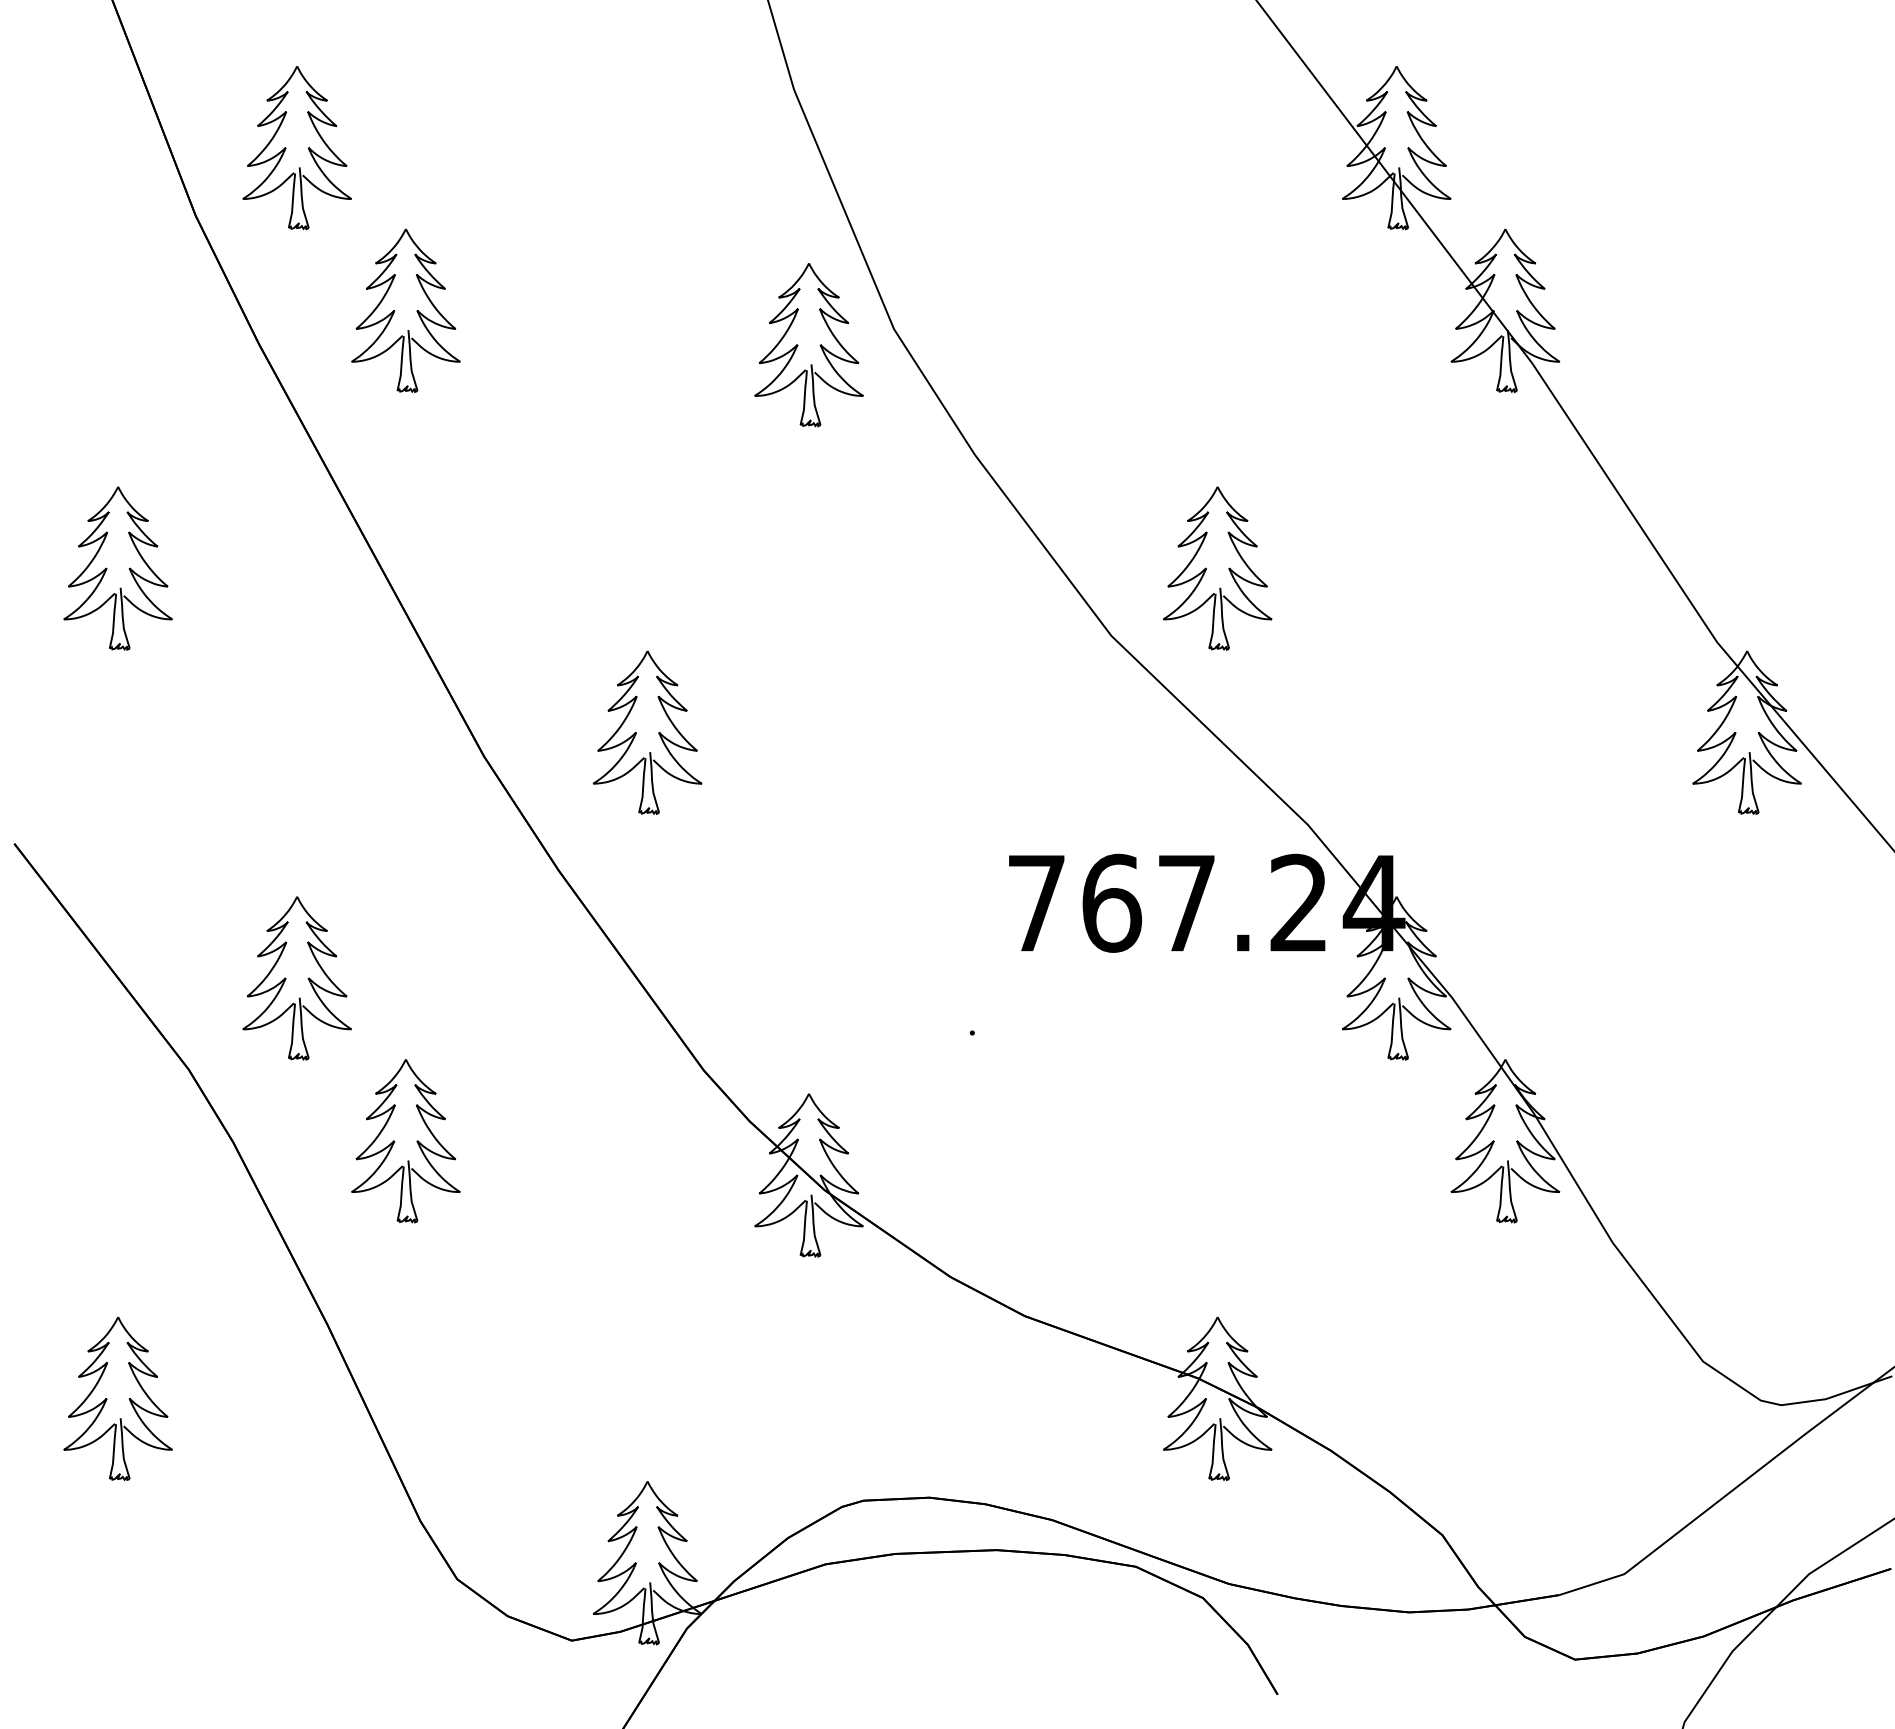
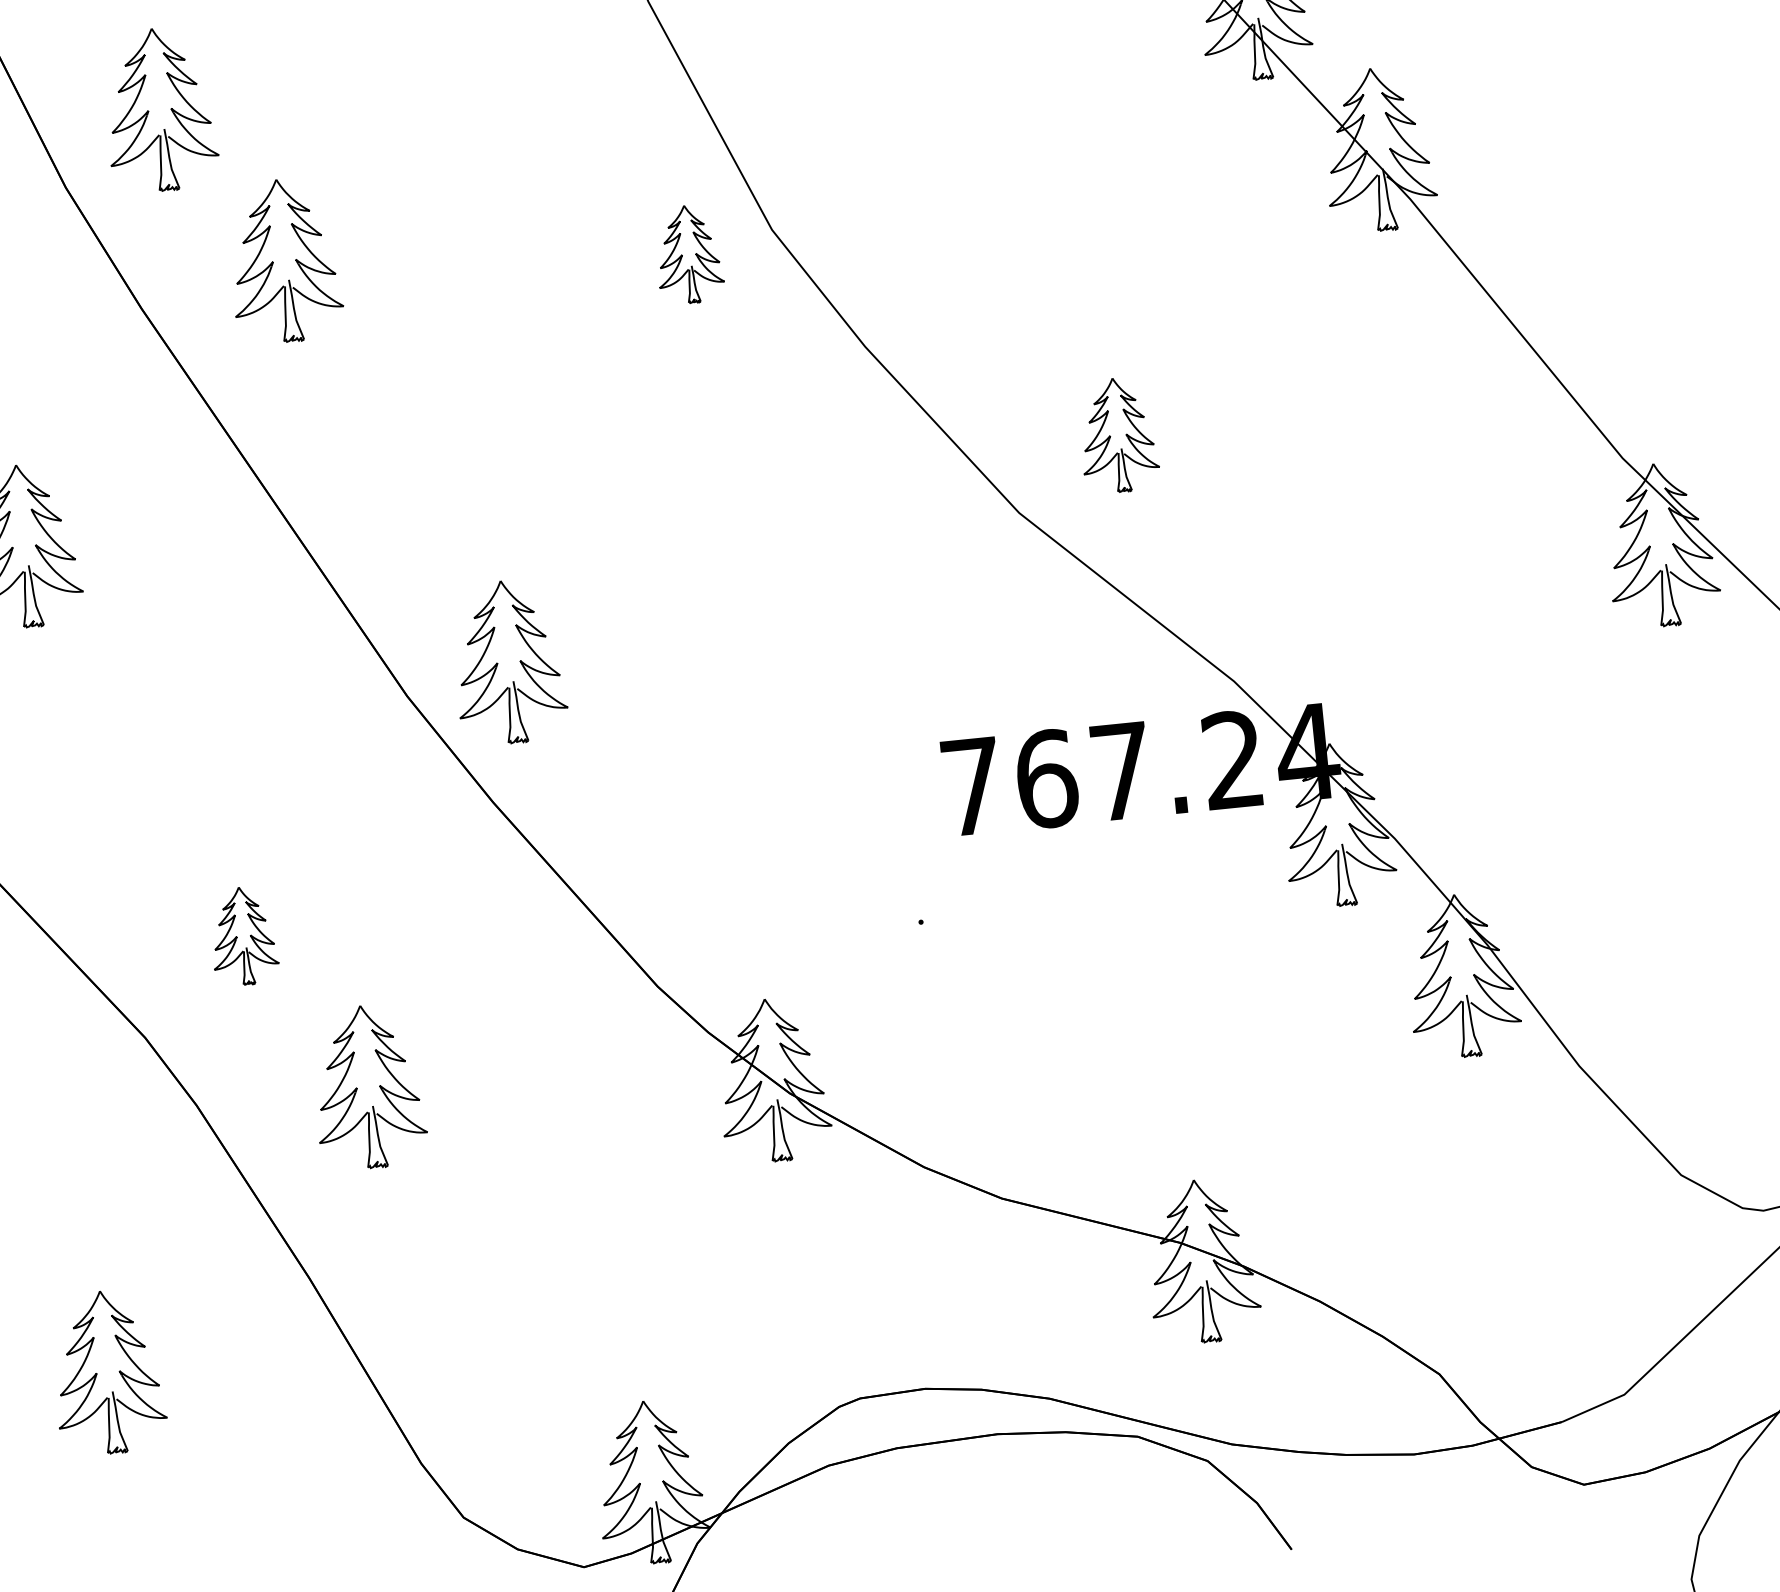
part: (808, 345) -> (688, 254), size x0.6
part: (1217, 568) -> (1118, 435), size x0.7
part: (647, 732) -> (508, 662), moved
part: (296, 978) -> (243, 936), size x0.6

